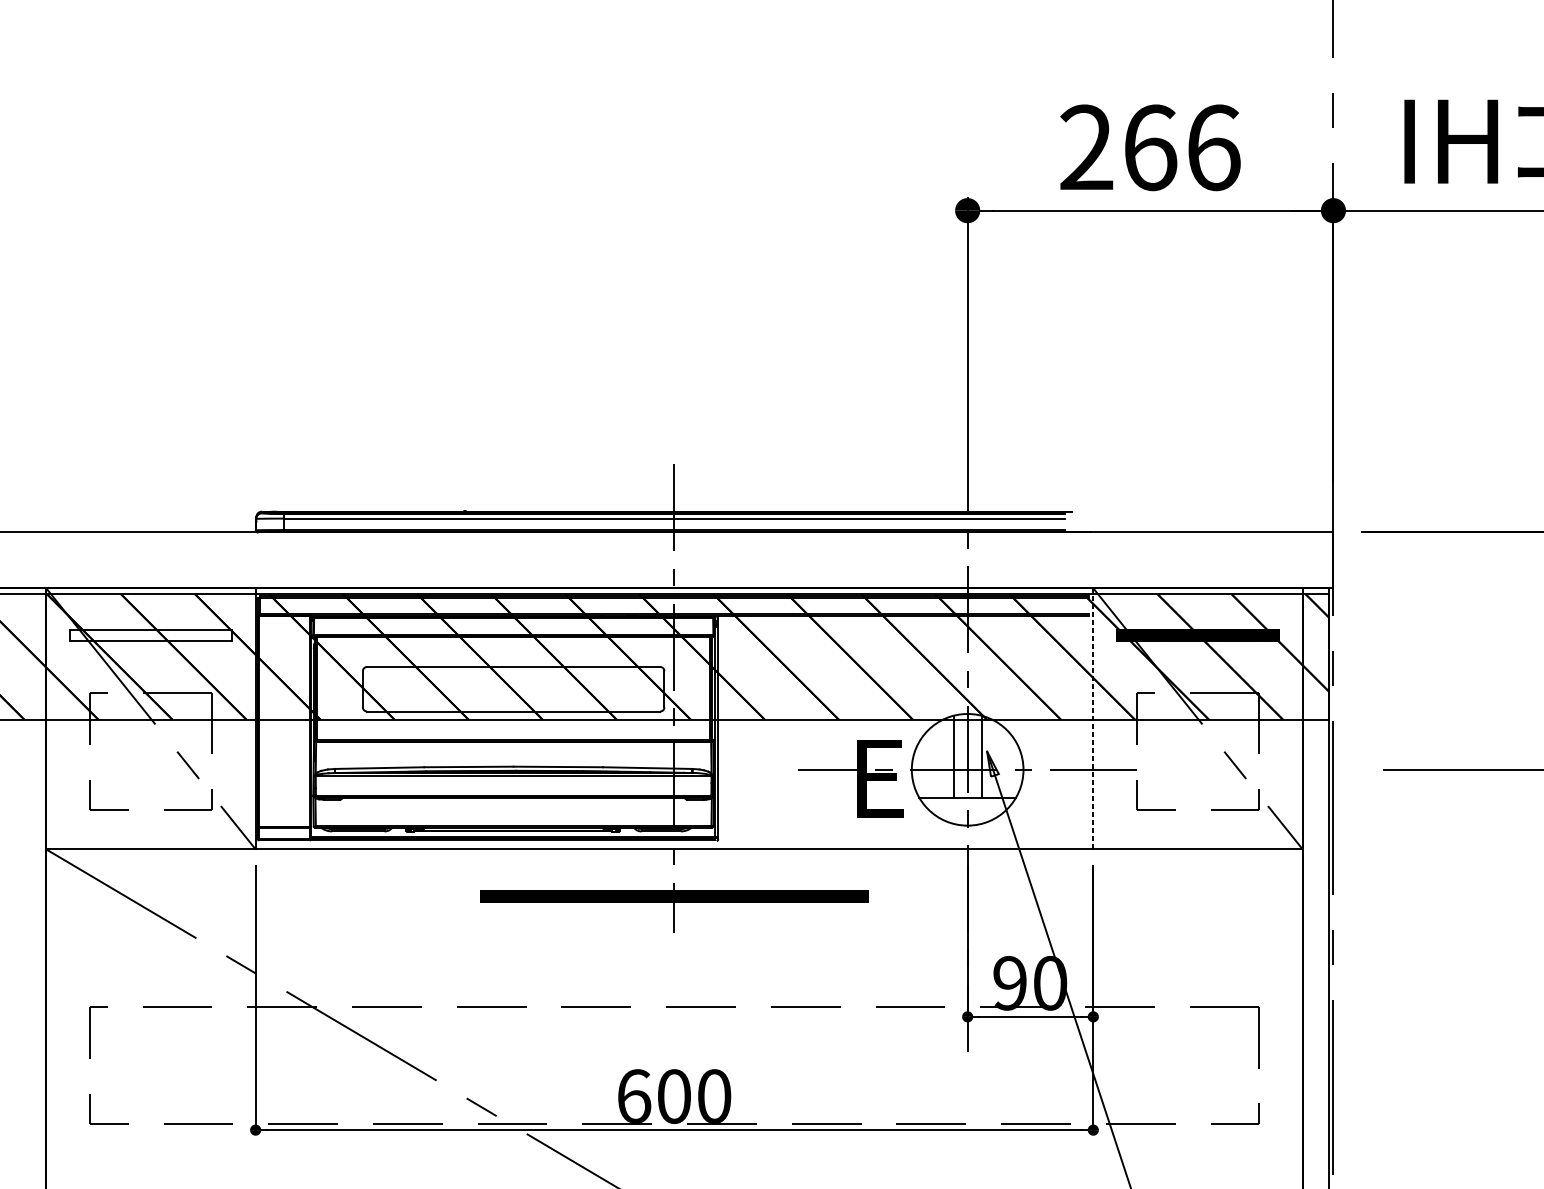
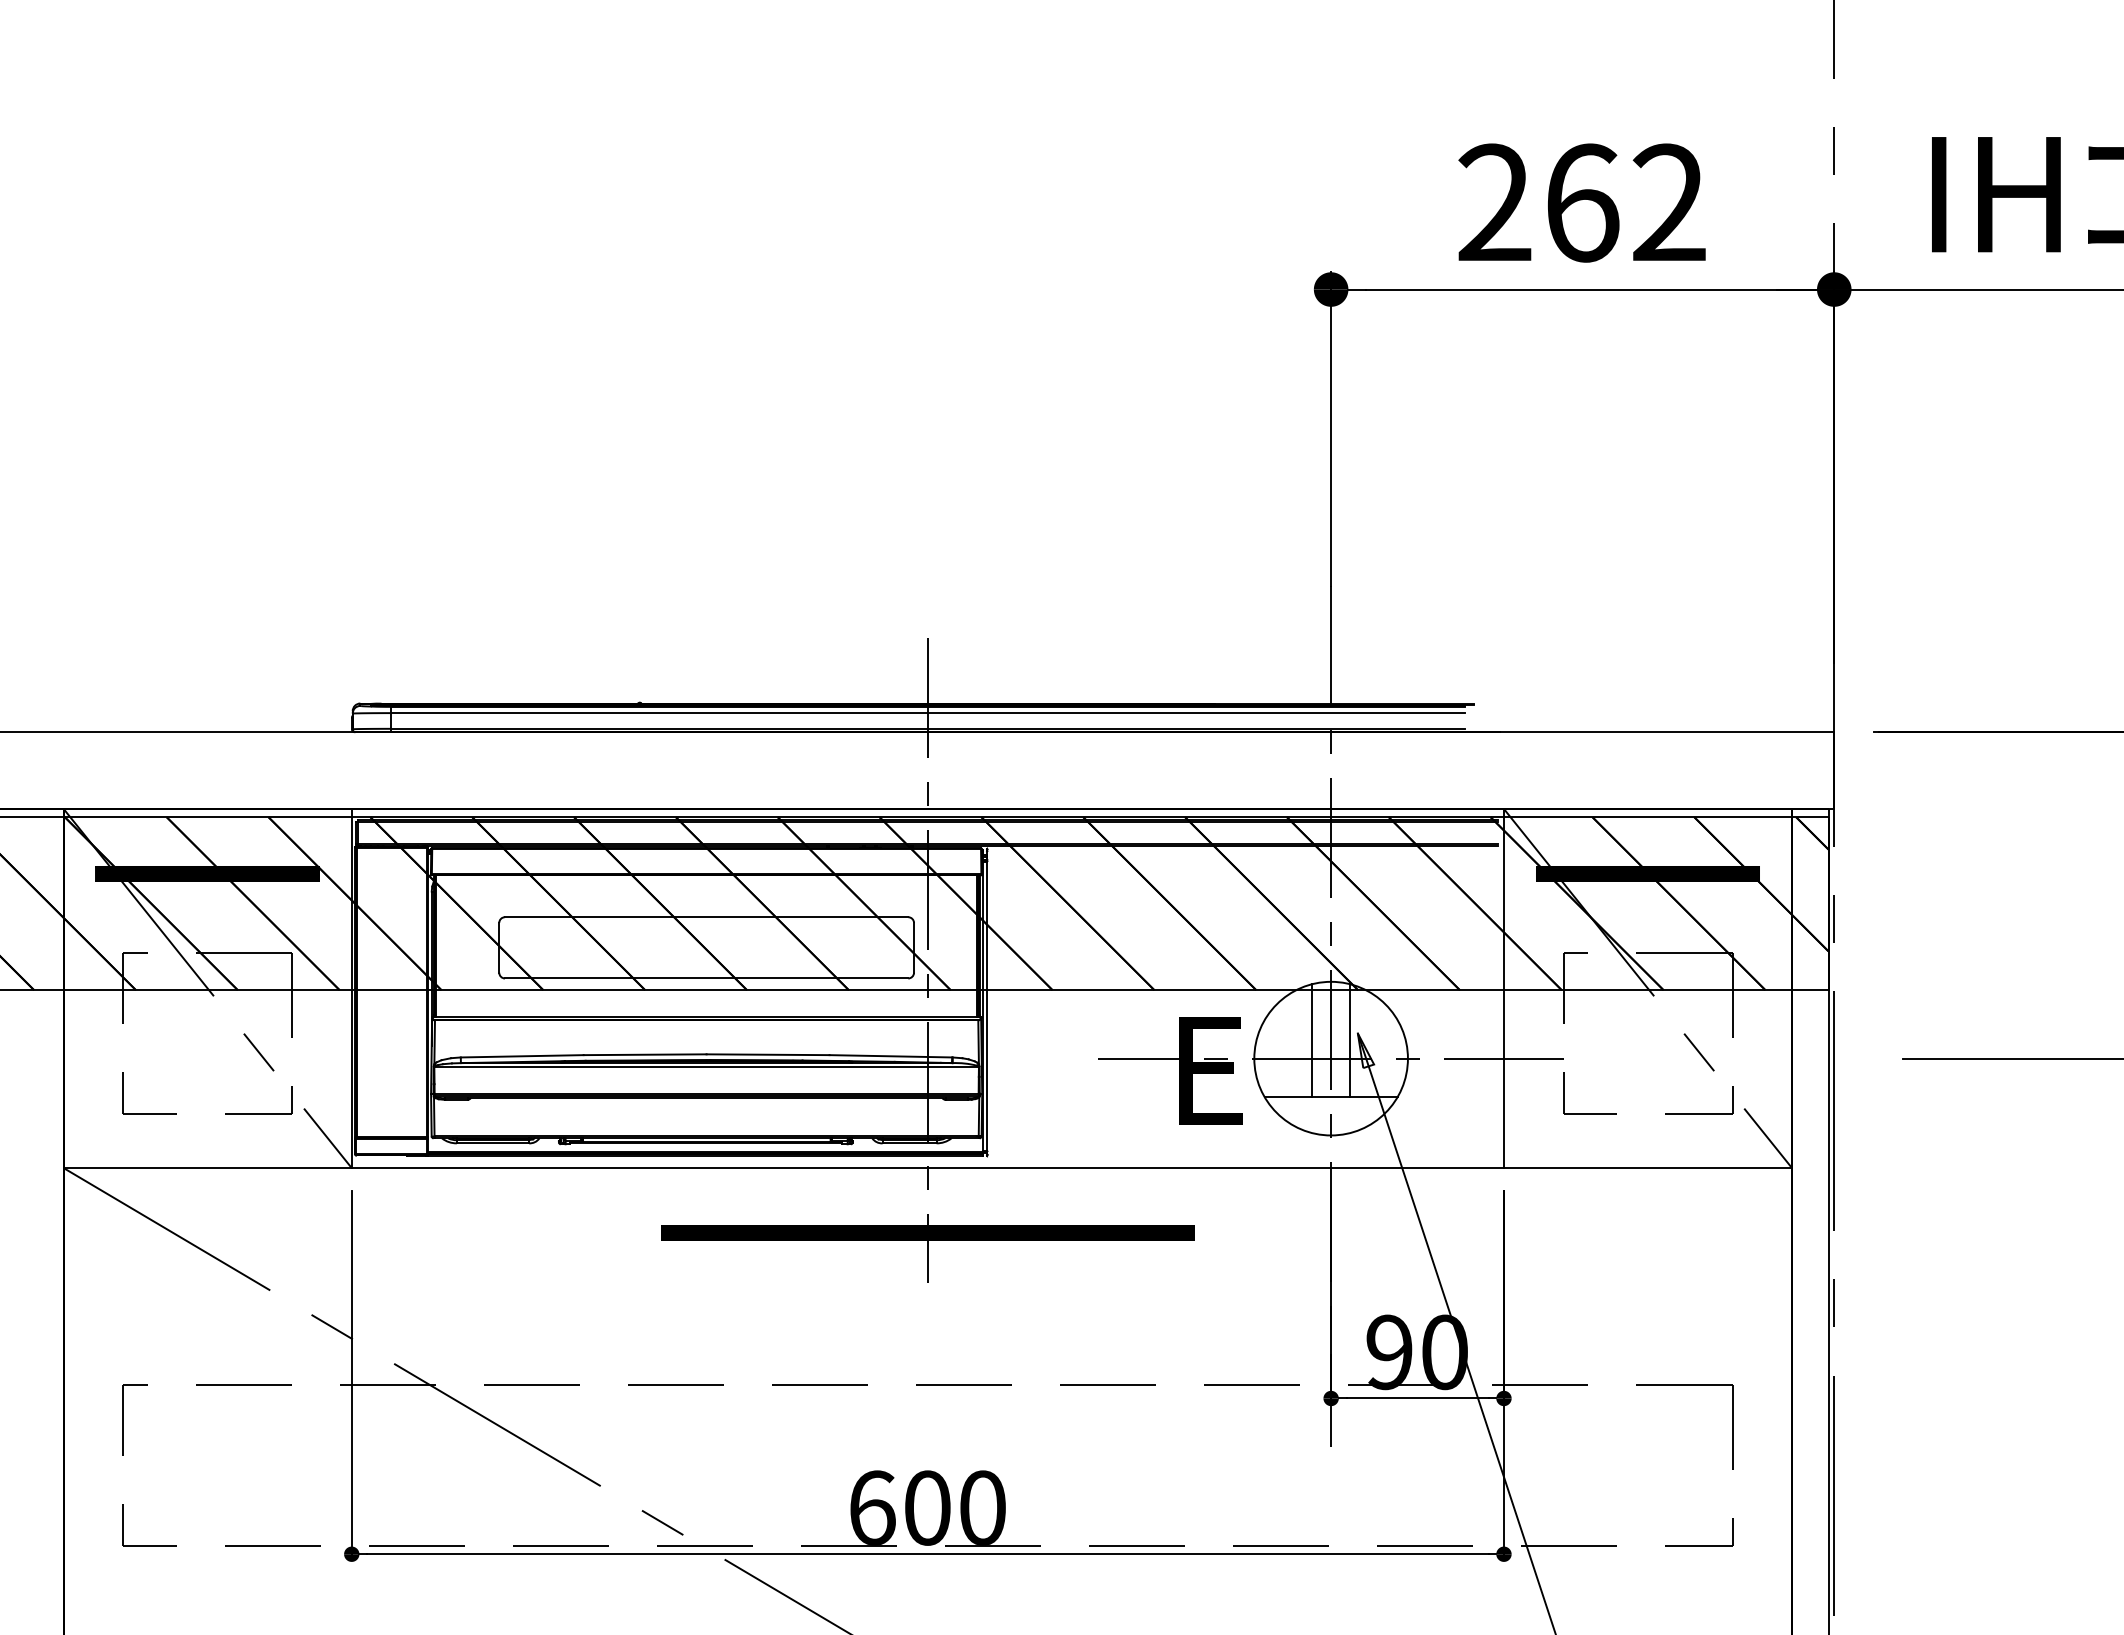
text: (1213, 147) -> (1669, 202), 266 -> 262
hatch: (150, 635) -> (207, 873), added
line: (1092, 718) -> (1503, 988), dashed -> solid

